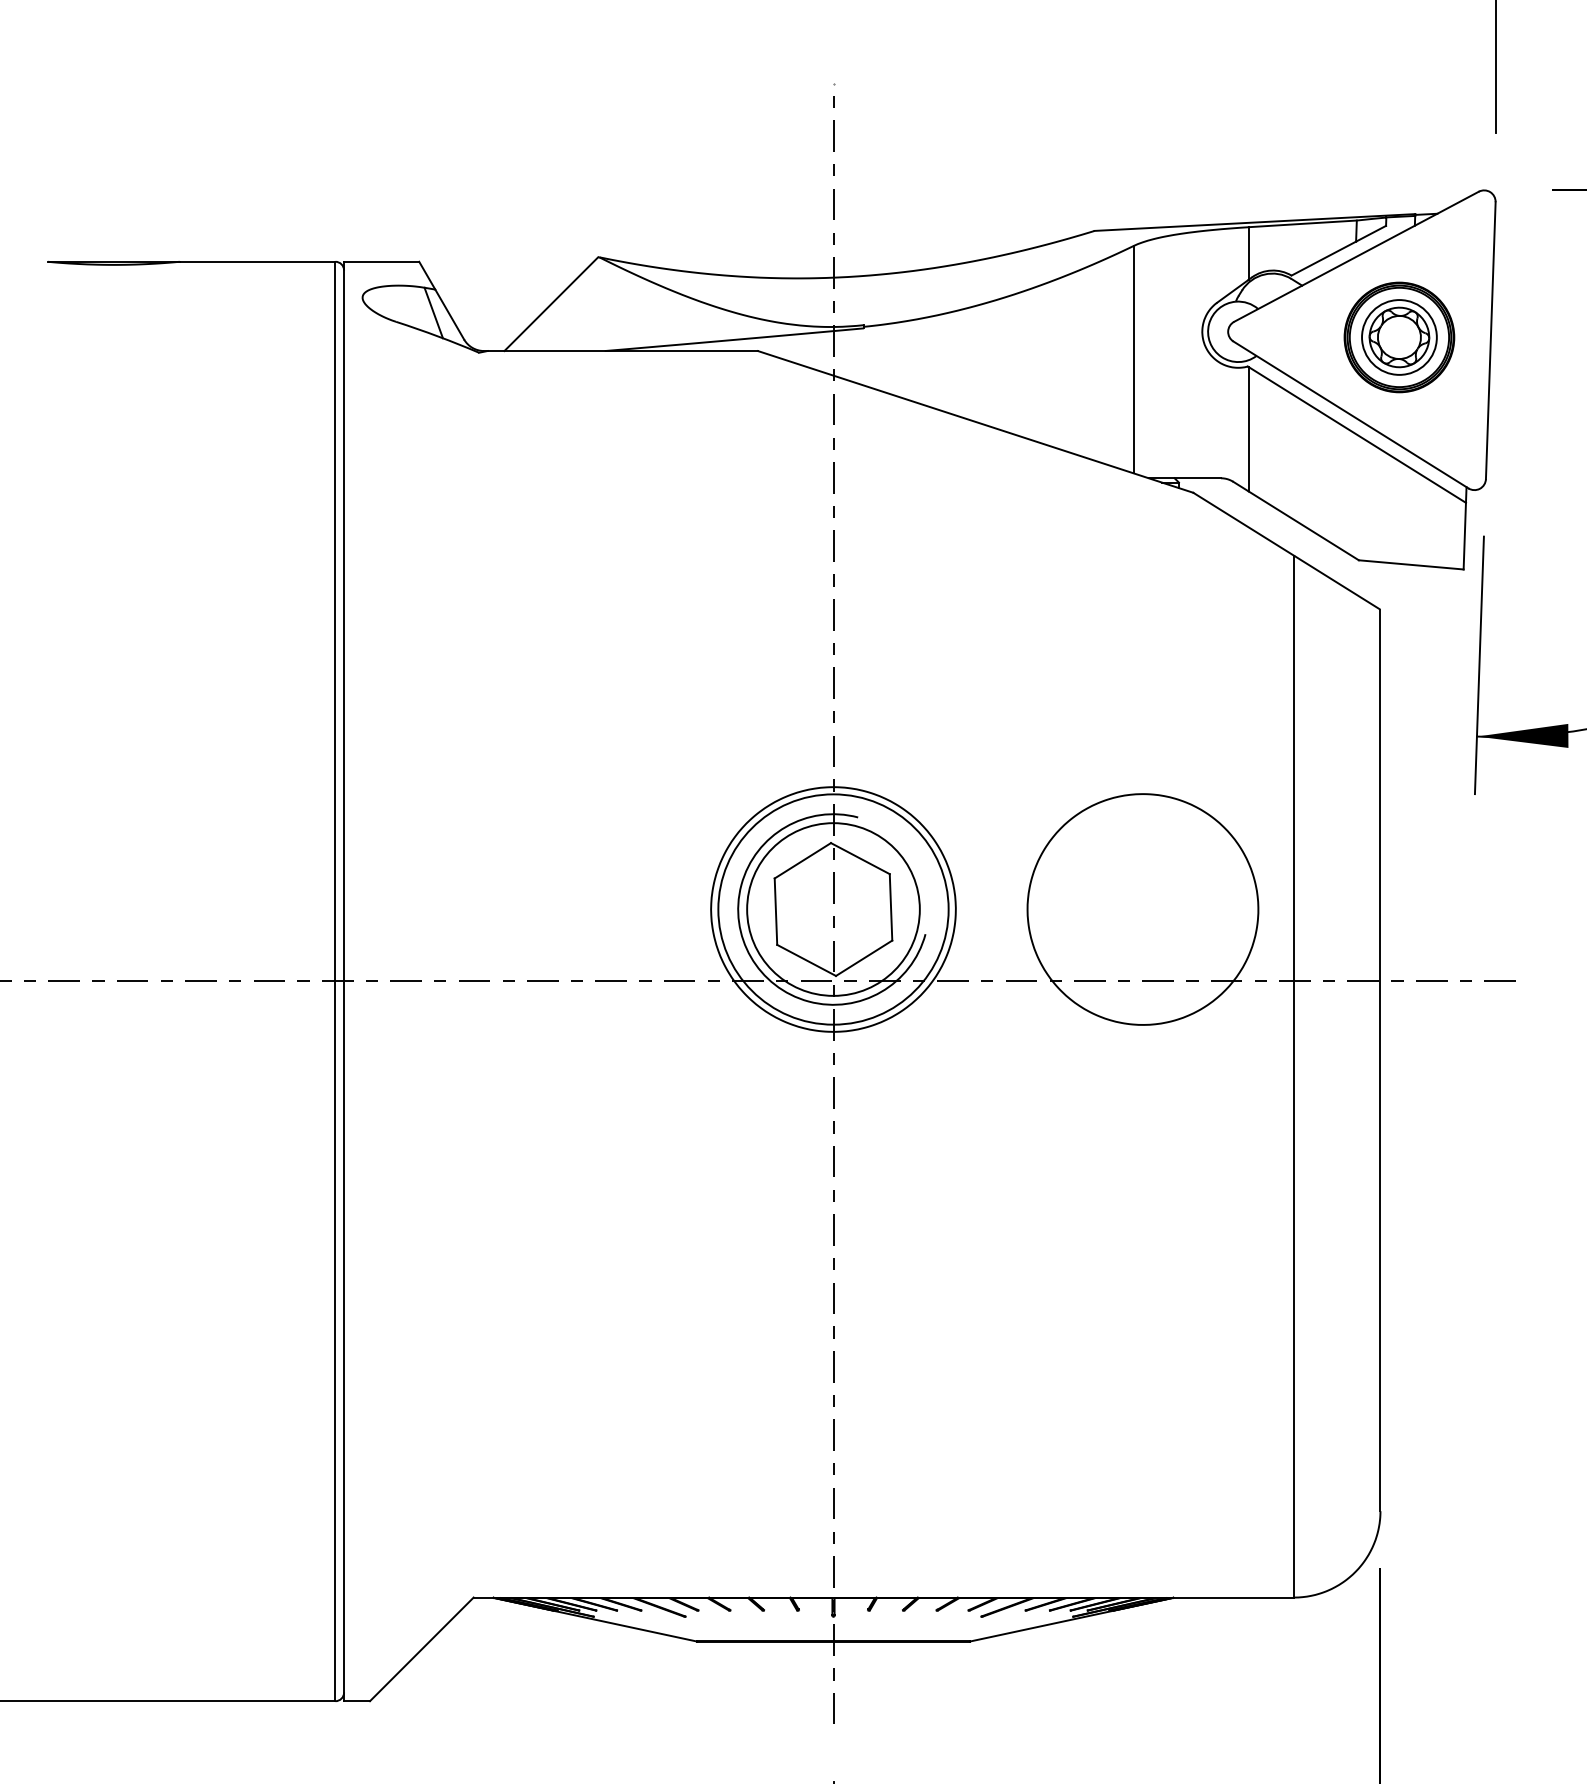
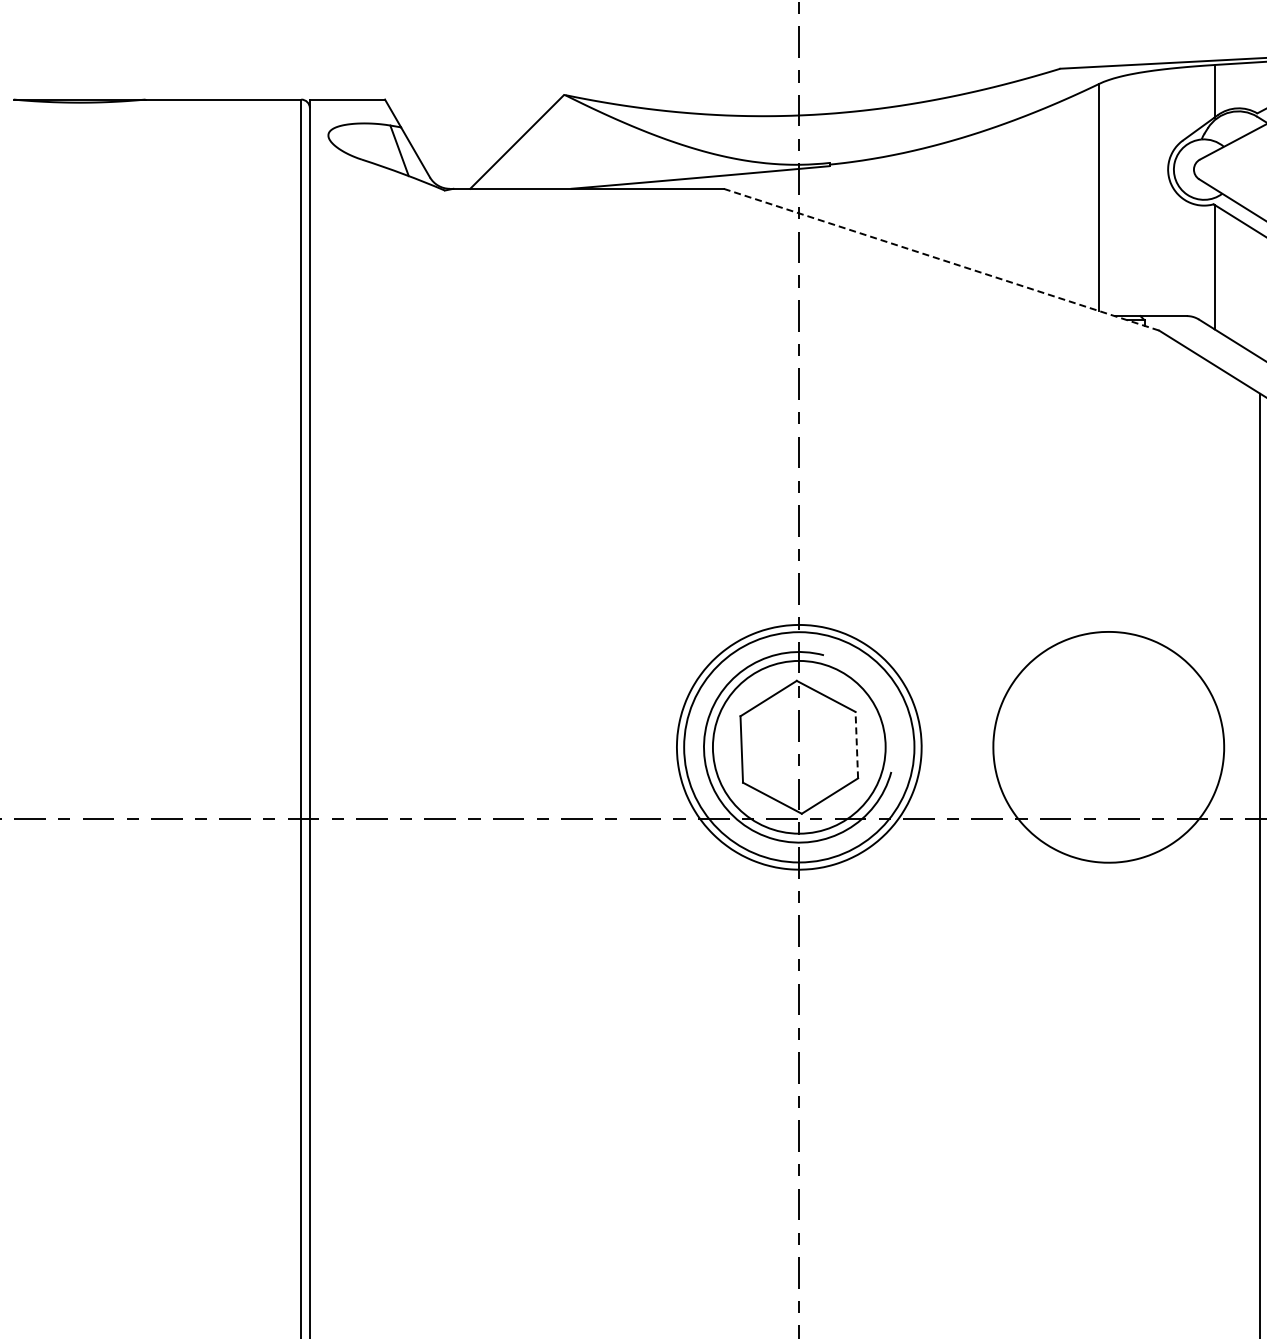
line: (975, 421) -> (941, 259), solid -> dashed
line: (891, 906) -> (857, 744), solid -> dashed

